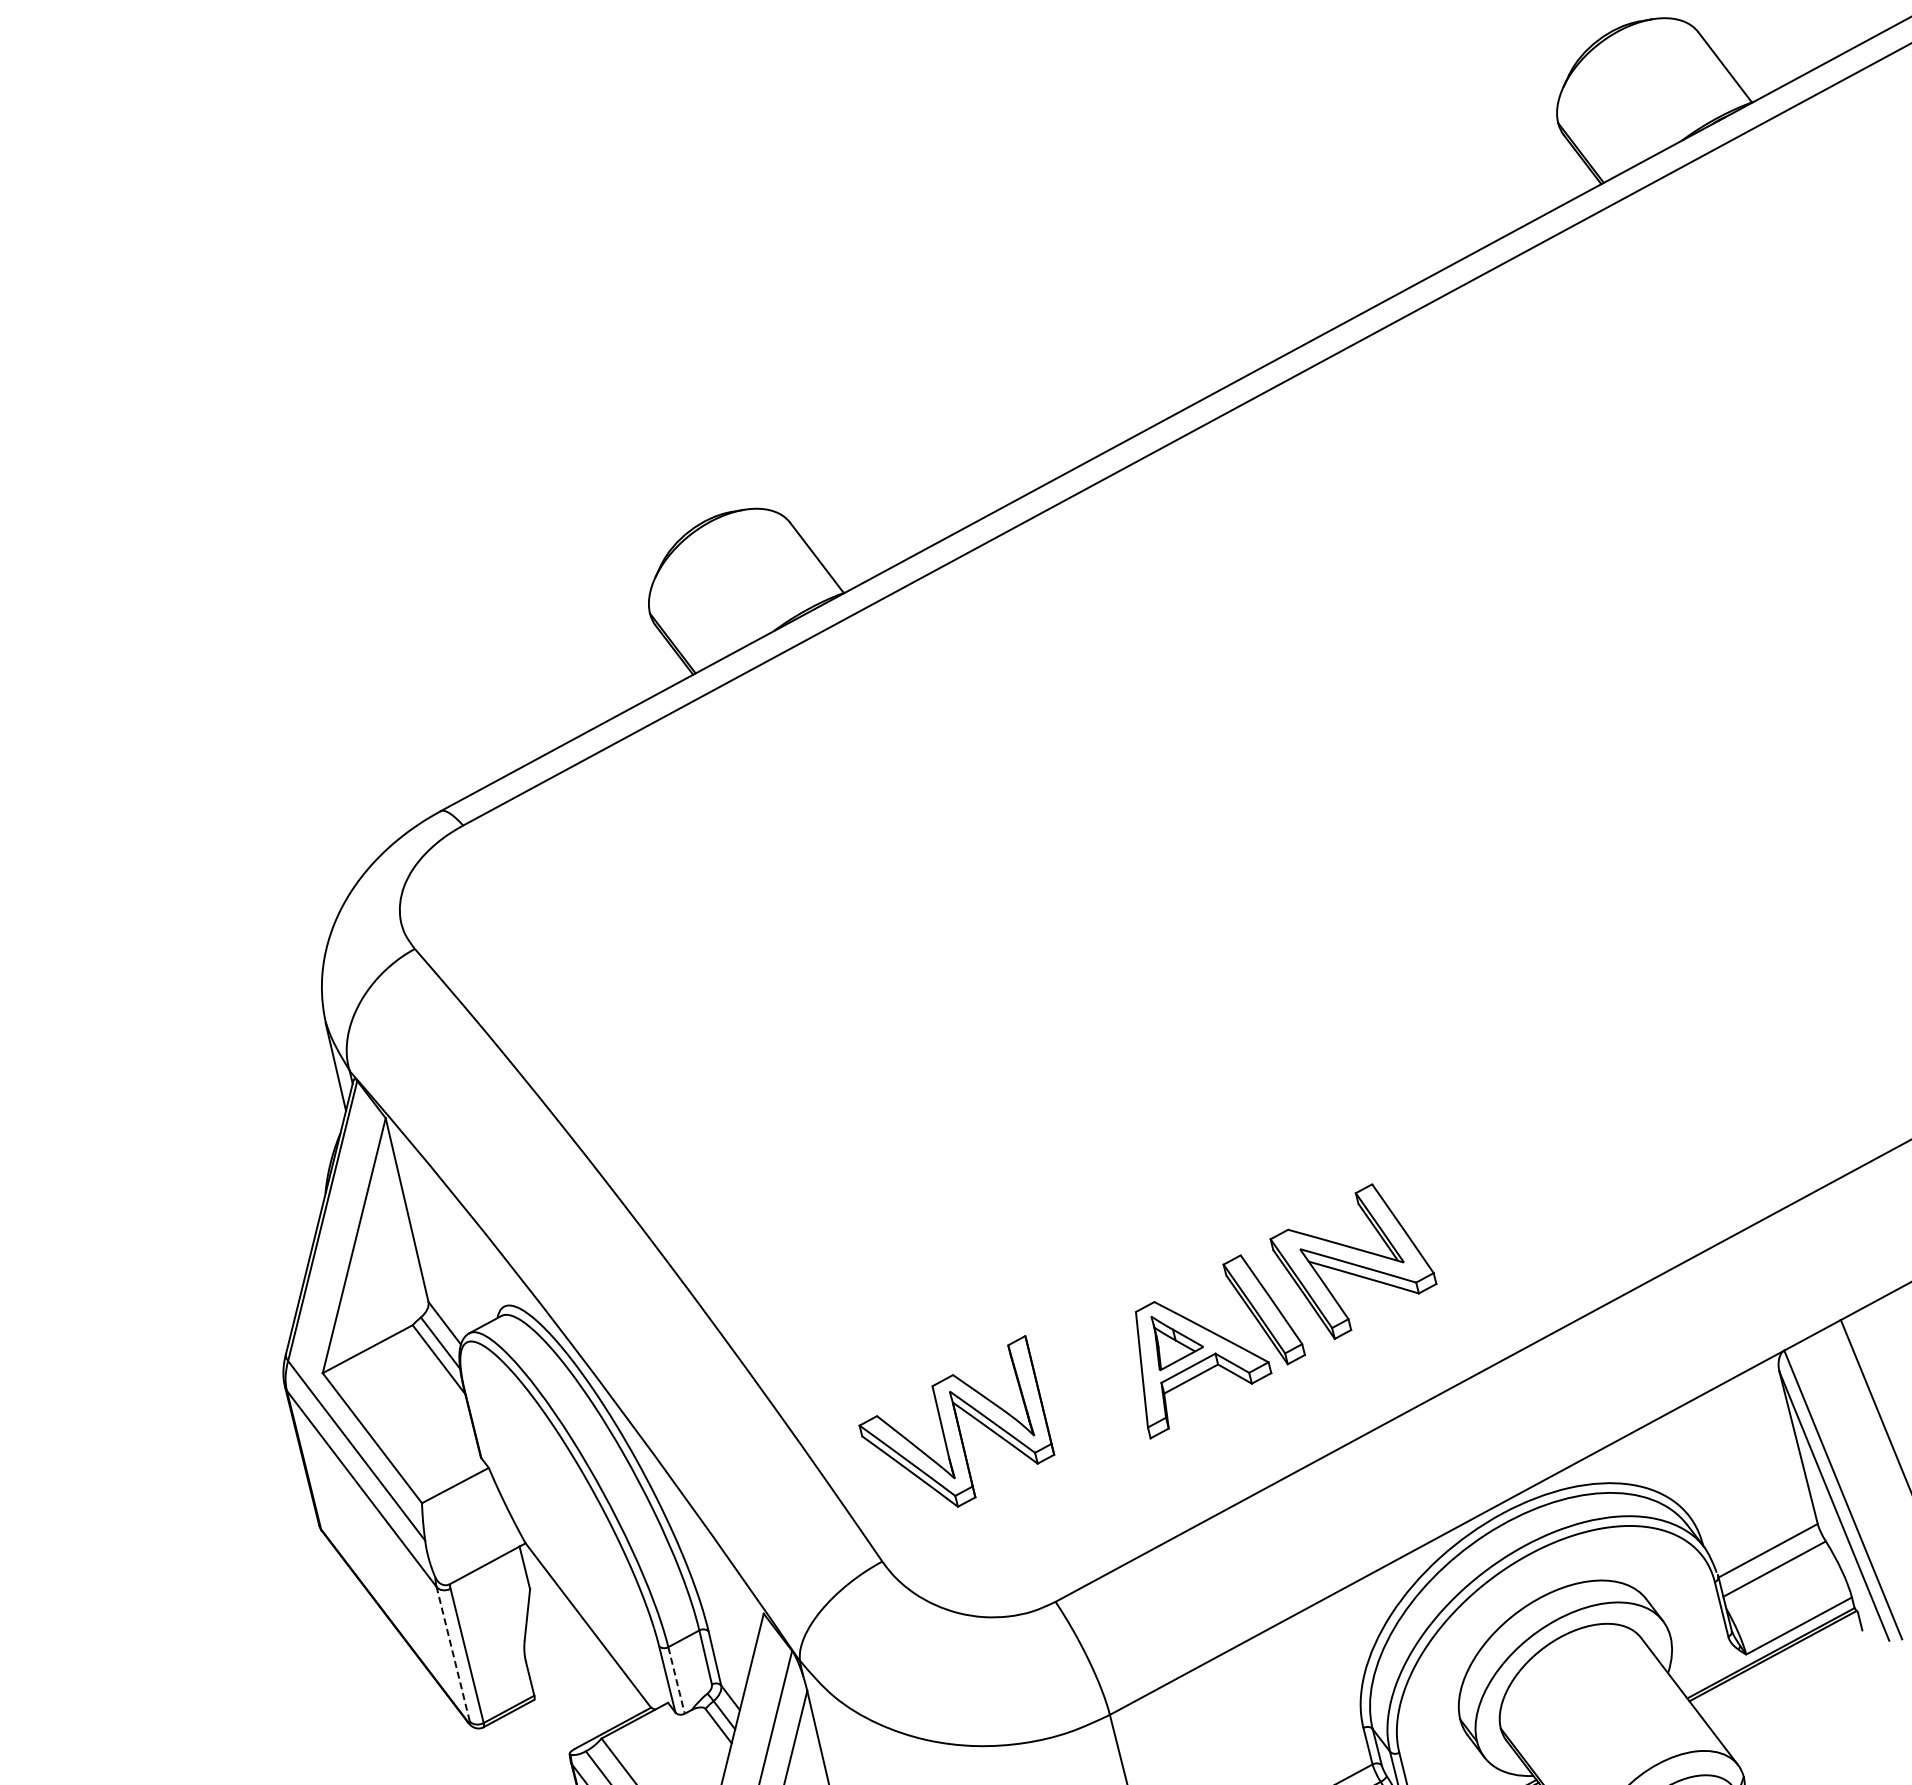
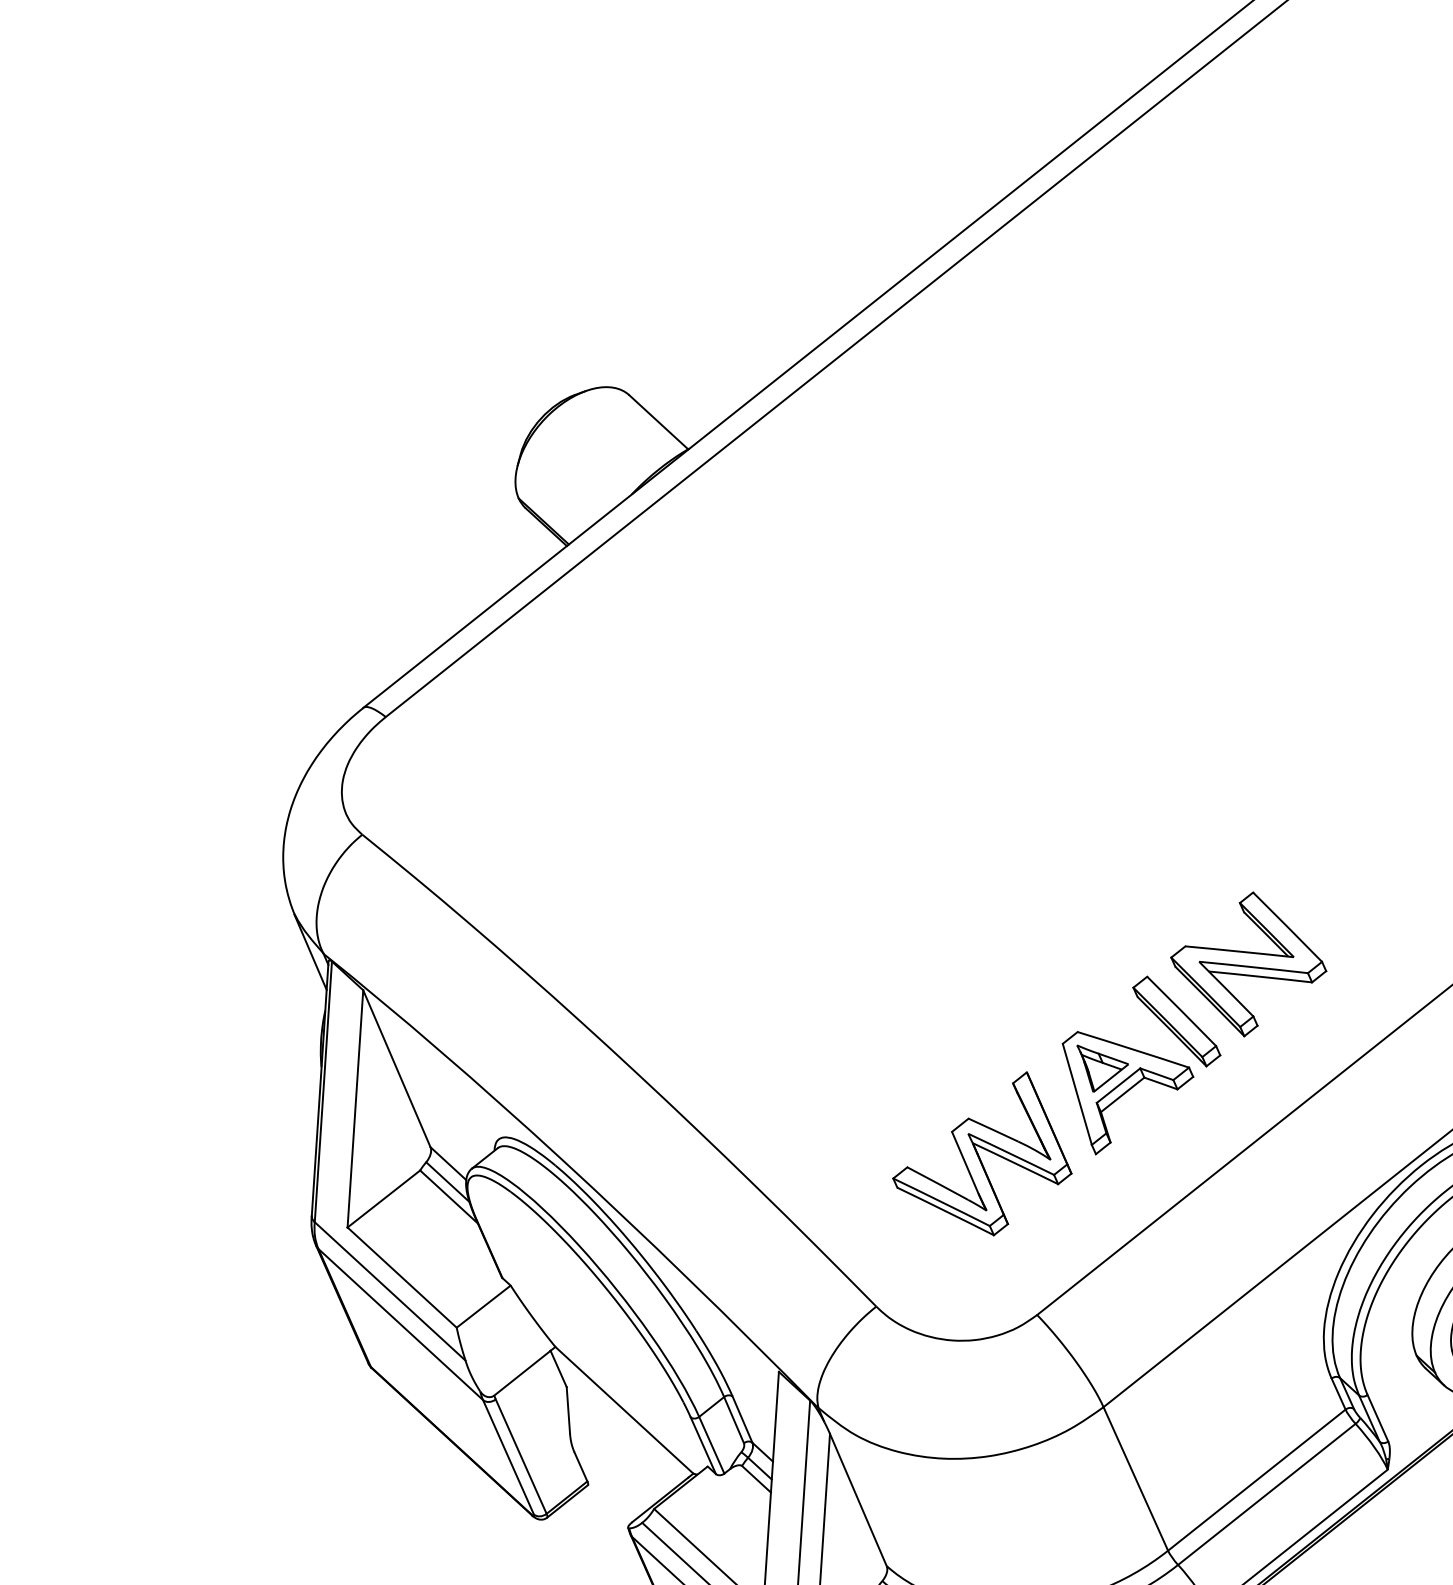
part: (956, 1421) -> (979, 1159), moved
line: (453, 1653) -> (508, 1456), dashed -> solid
line: (676, 1680) -> (711, 1445), dashed -> solid

